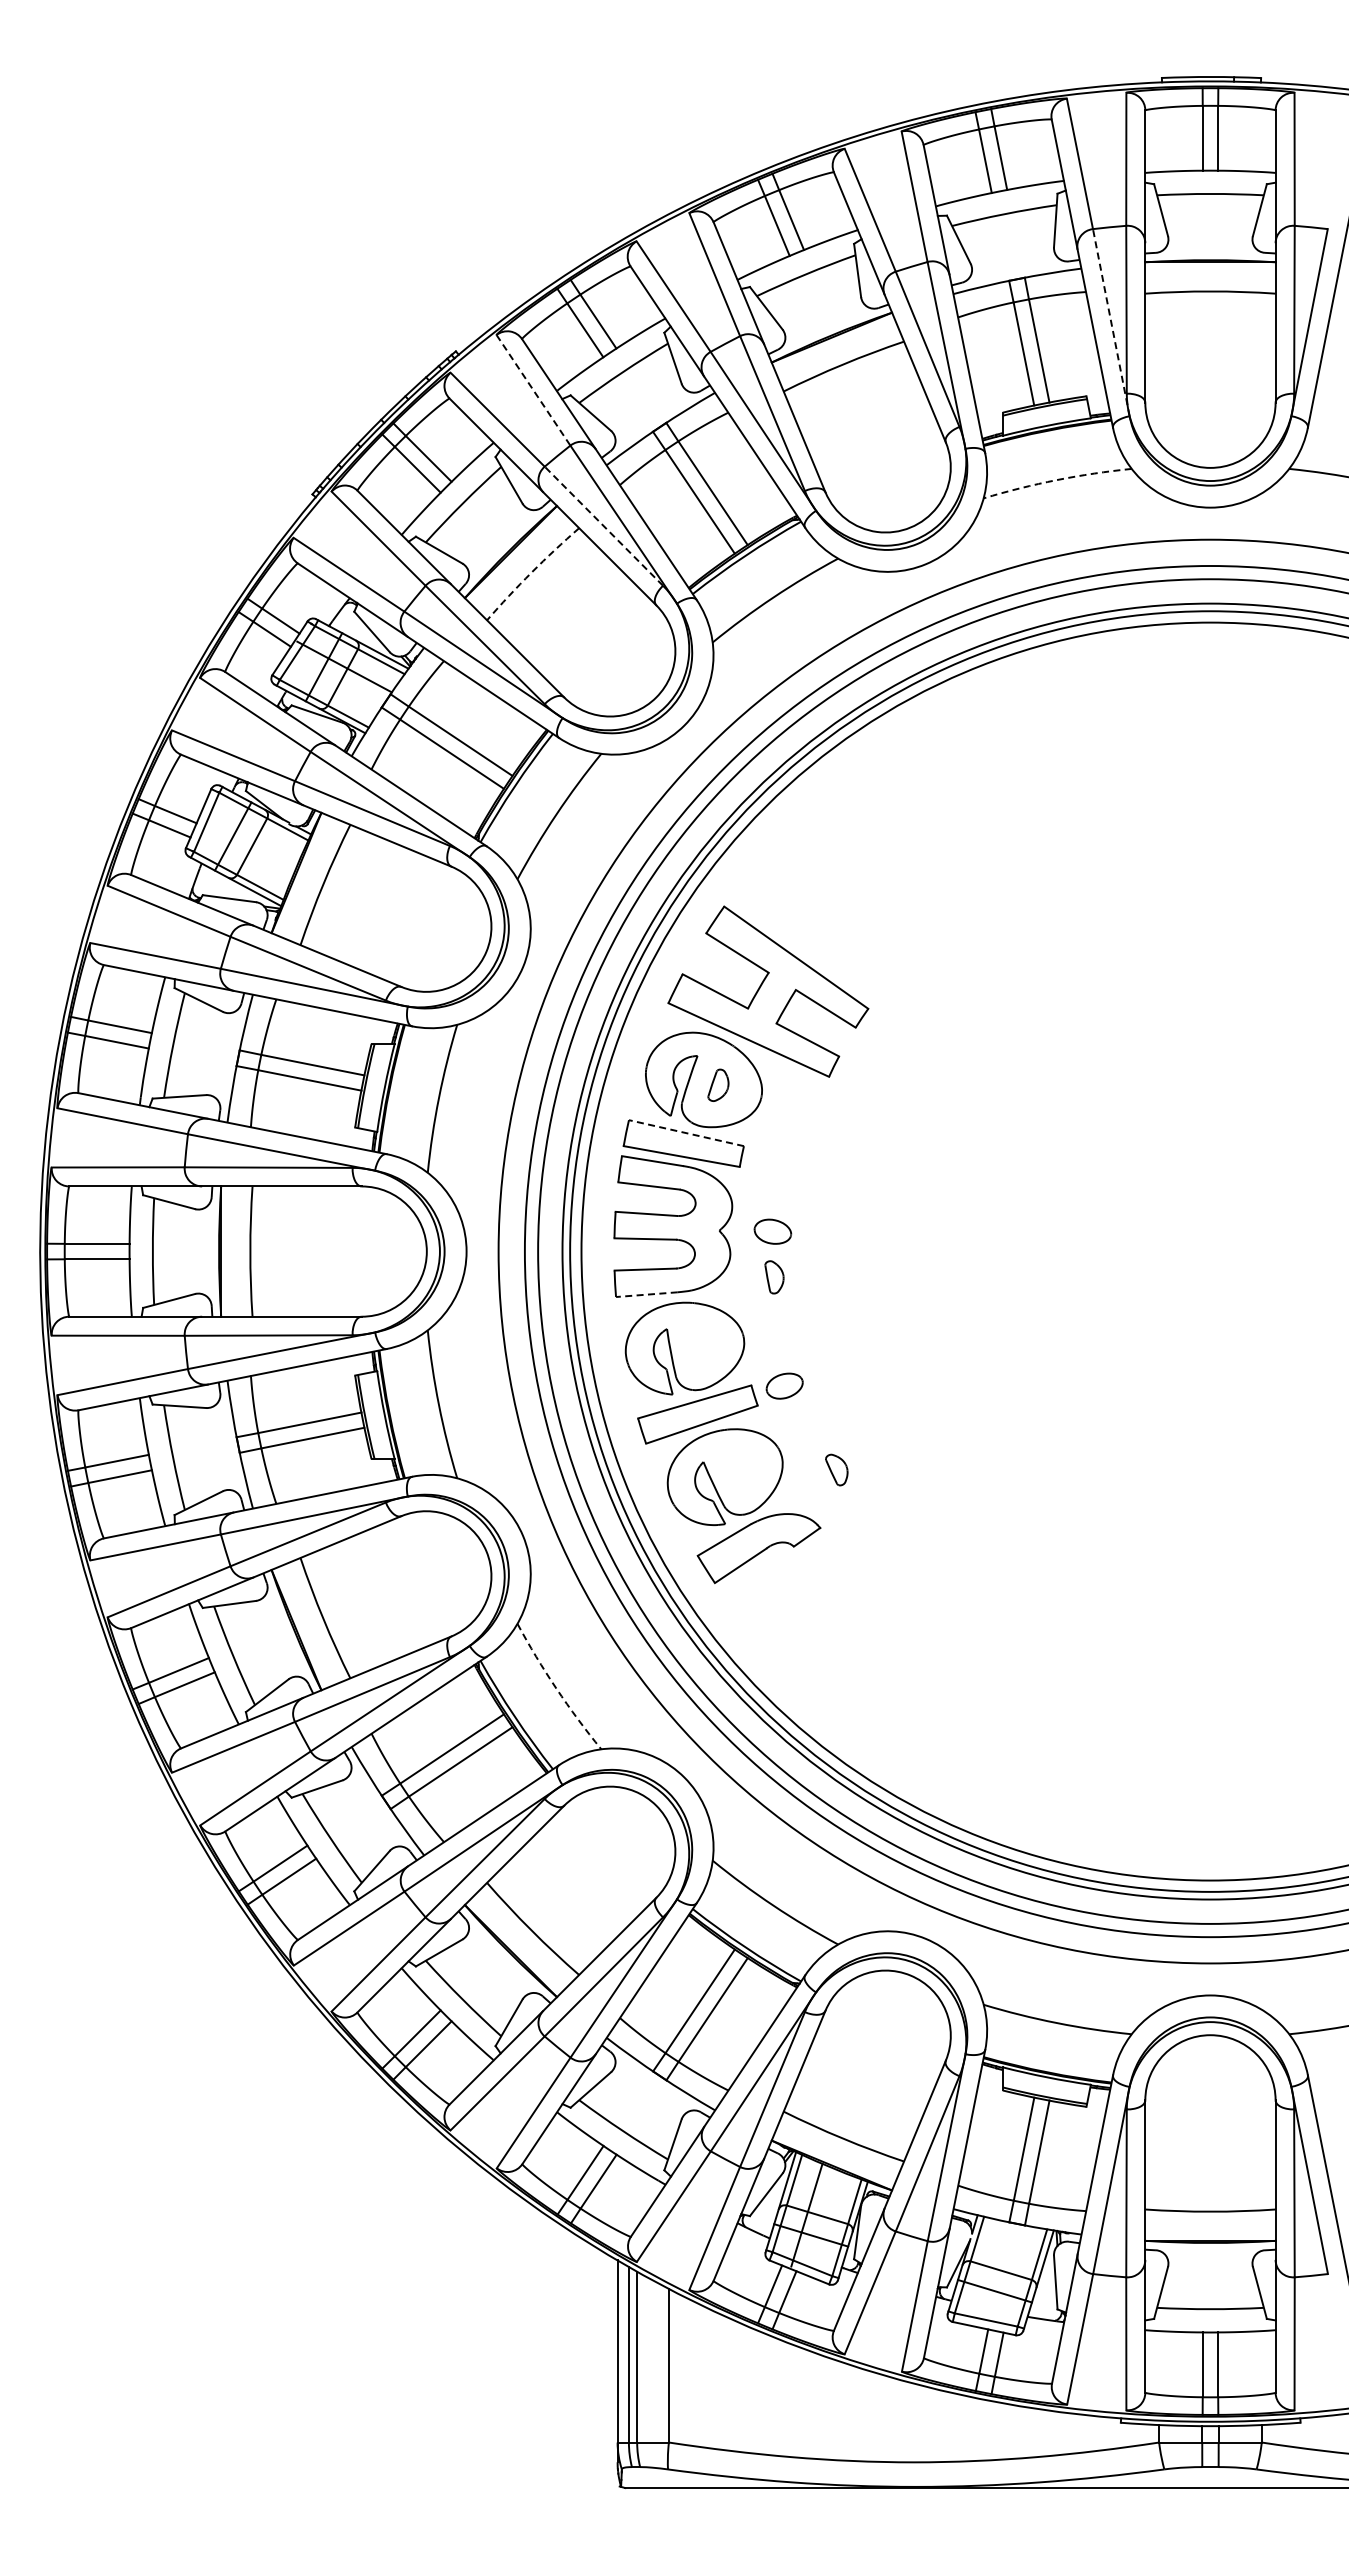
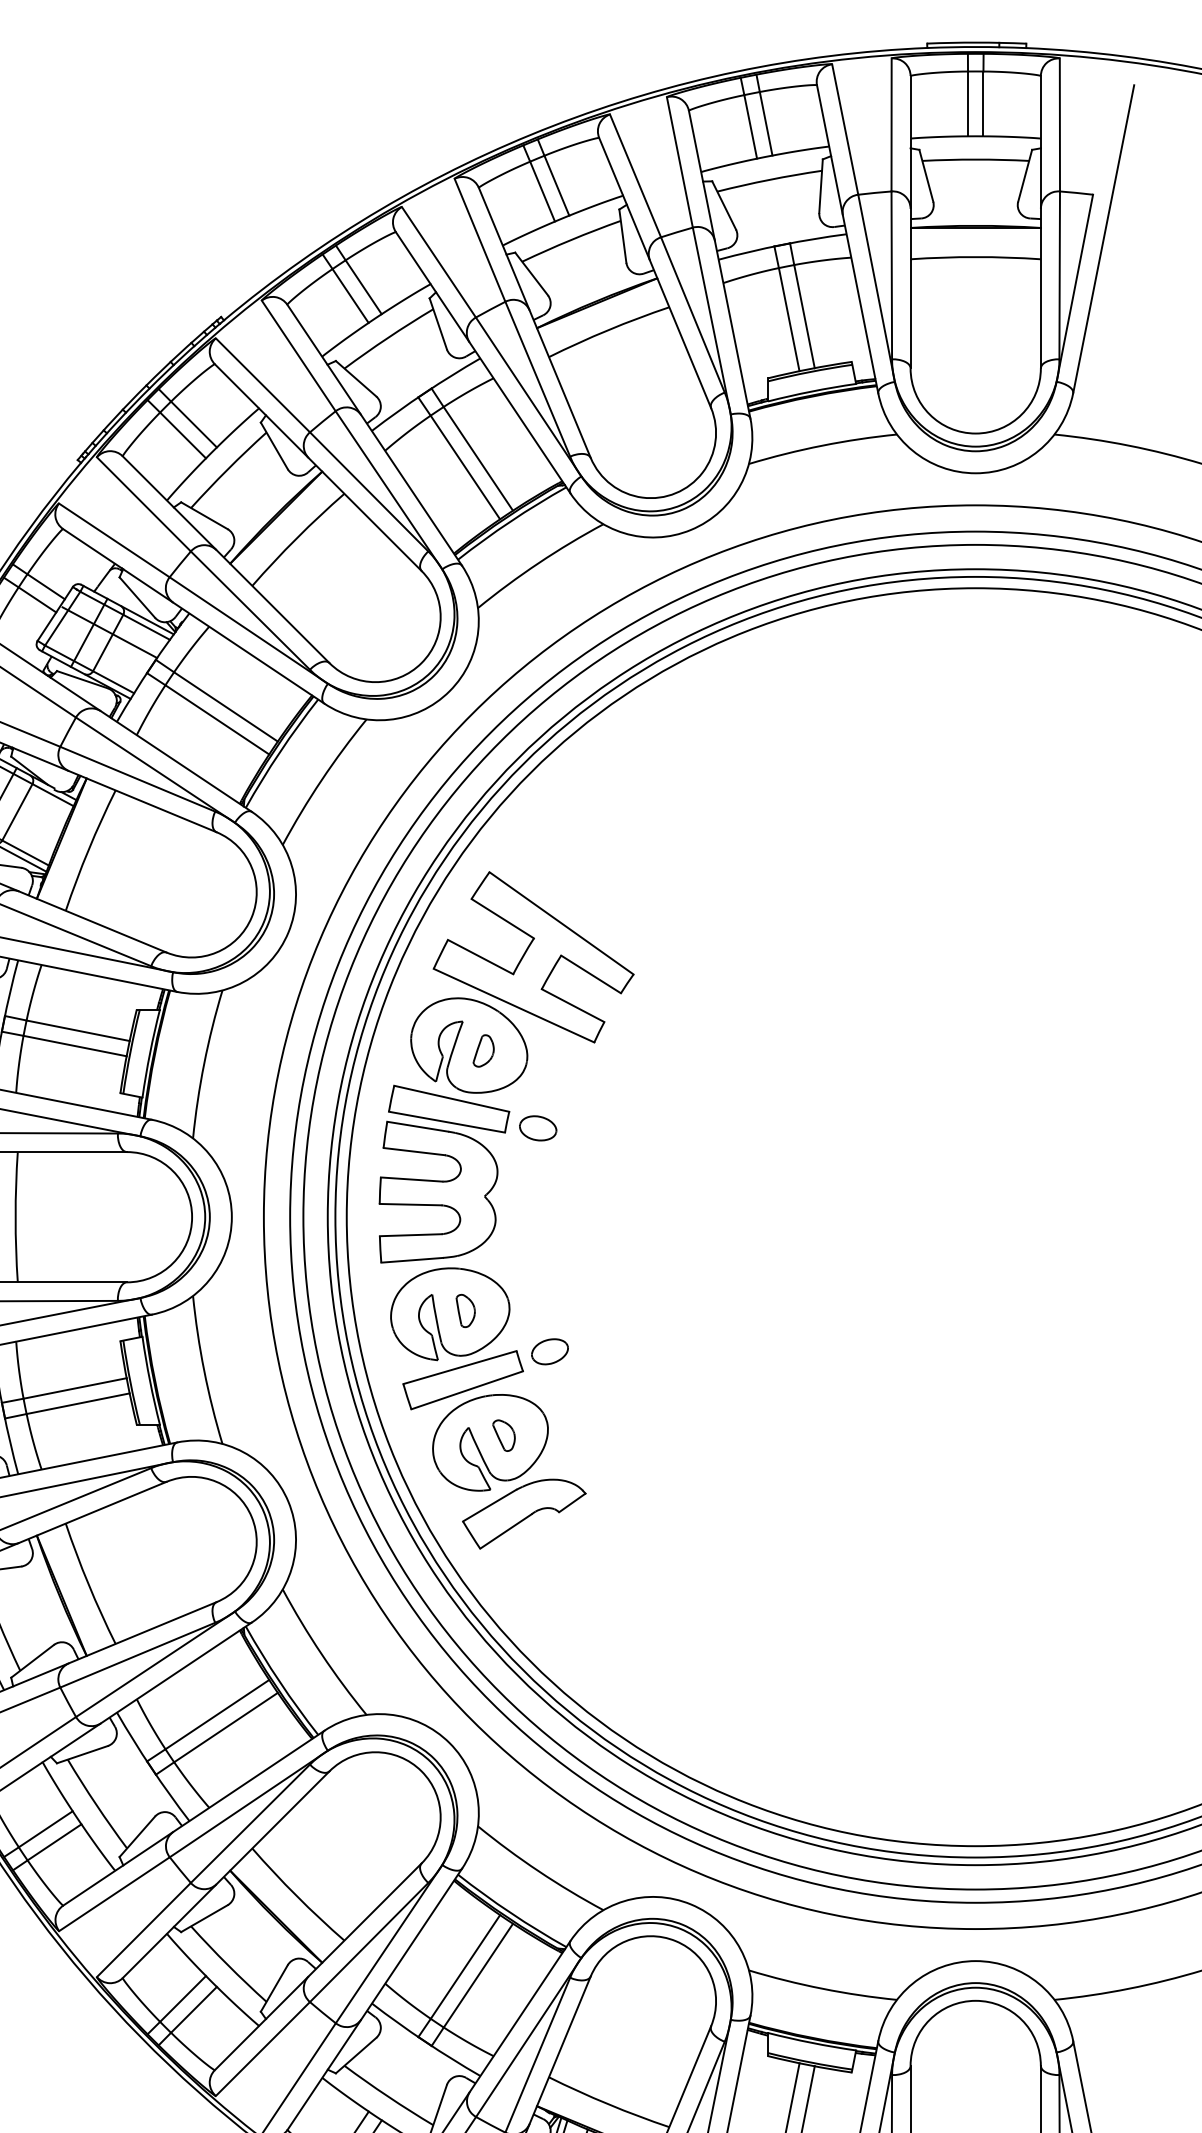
line: (1111, 322) -> (876, 288), dashed -> solid
line: (533, 390) -> (298, 356), dashed -> solid
arc: (1056, 480) -> (821, 446), dashed -> solid
line: (603, 526) -> (368, 492), dashed -> solid
arc: (531, 572) -> (296, 538), dashed -> solid
line: (686, 1133) -> (451, 1099), dashed -> solid
part: (772, 1231) -> (537, 1128), moved
part: (774, 1277) -> (465, 1311), moved
line: (646, 1294) -> (411, 1260), dashed -> solid
part: (836, 1469) -> (503, 1435), moved
arc: (556, 1688) -> (321, 1654), dashed -> solid

